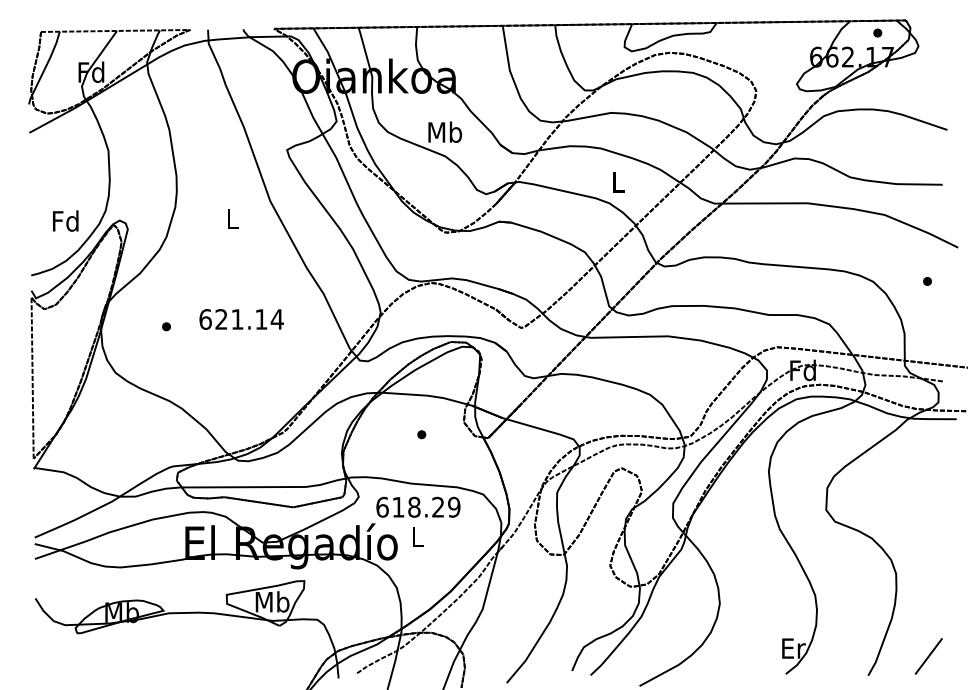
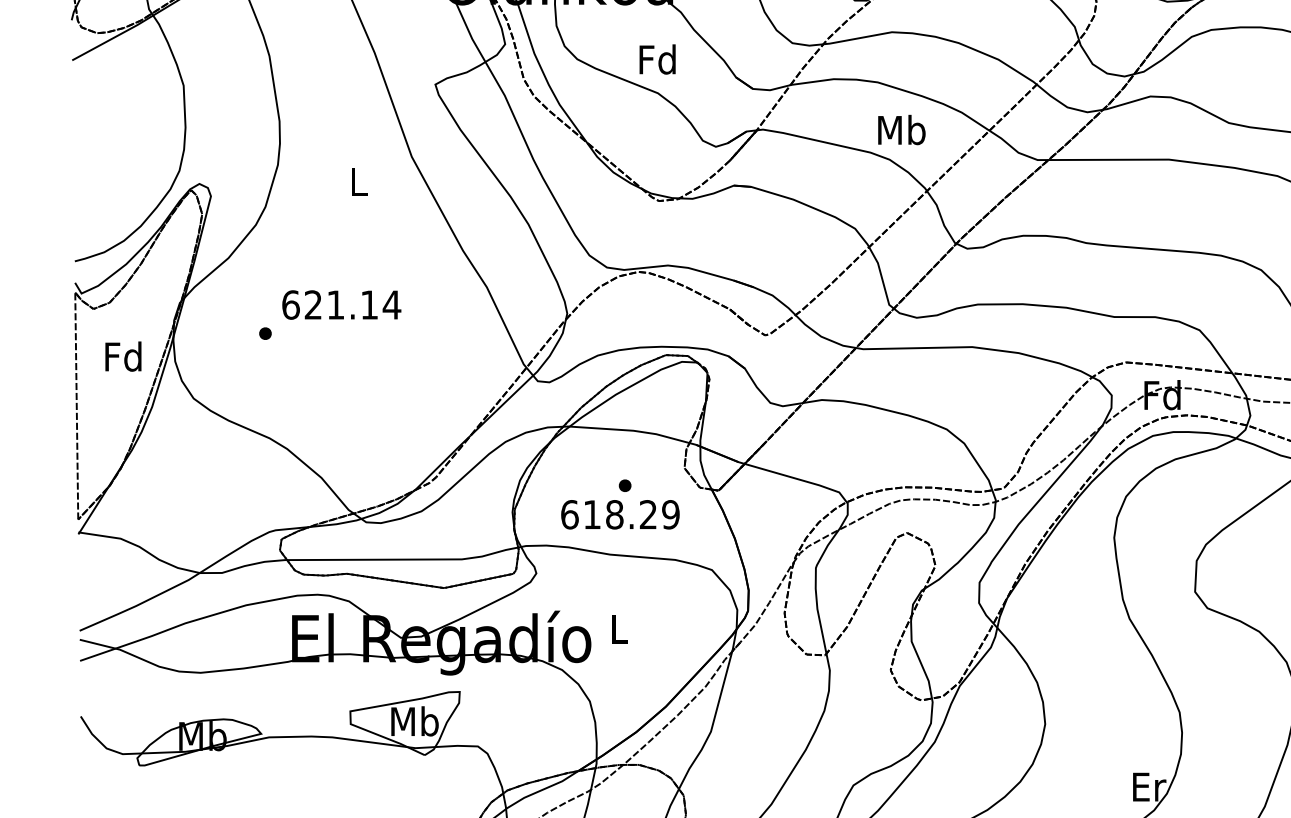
text: (445, 131) -> (658, 58), Mb -> Fd
text: (617, 181) -> (900, 128), L -> Mb
text: (65, 220) -> (123, 355), moved
text: (241, 319) -> (341, 305), moved
text: (418, 506) -> (620, 513), moved

